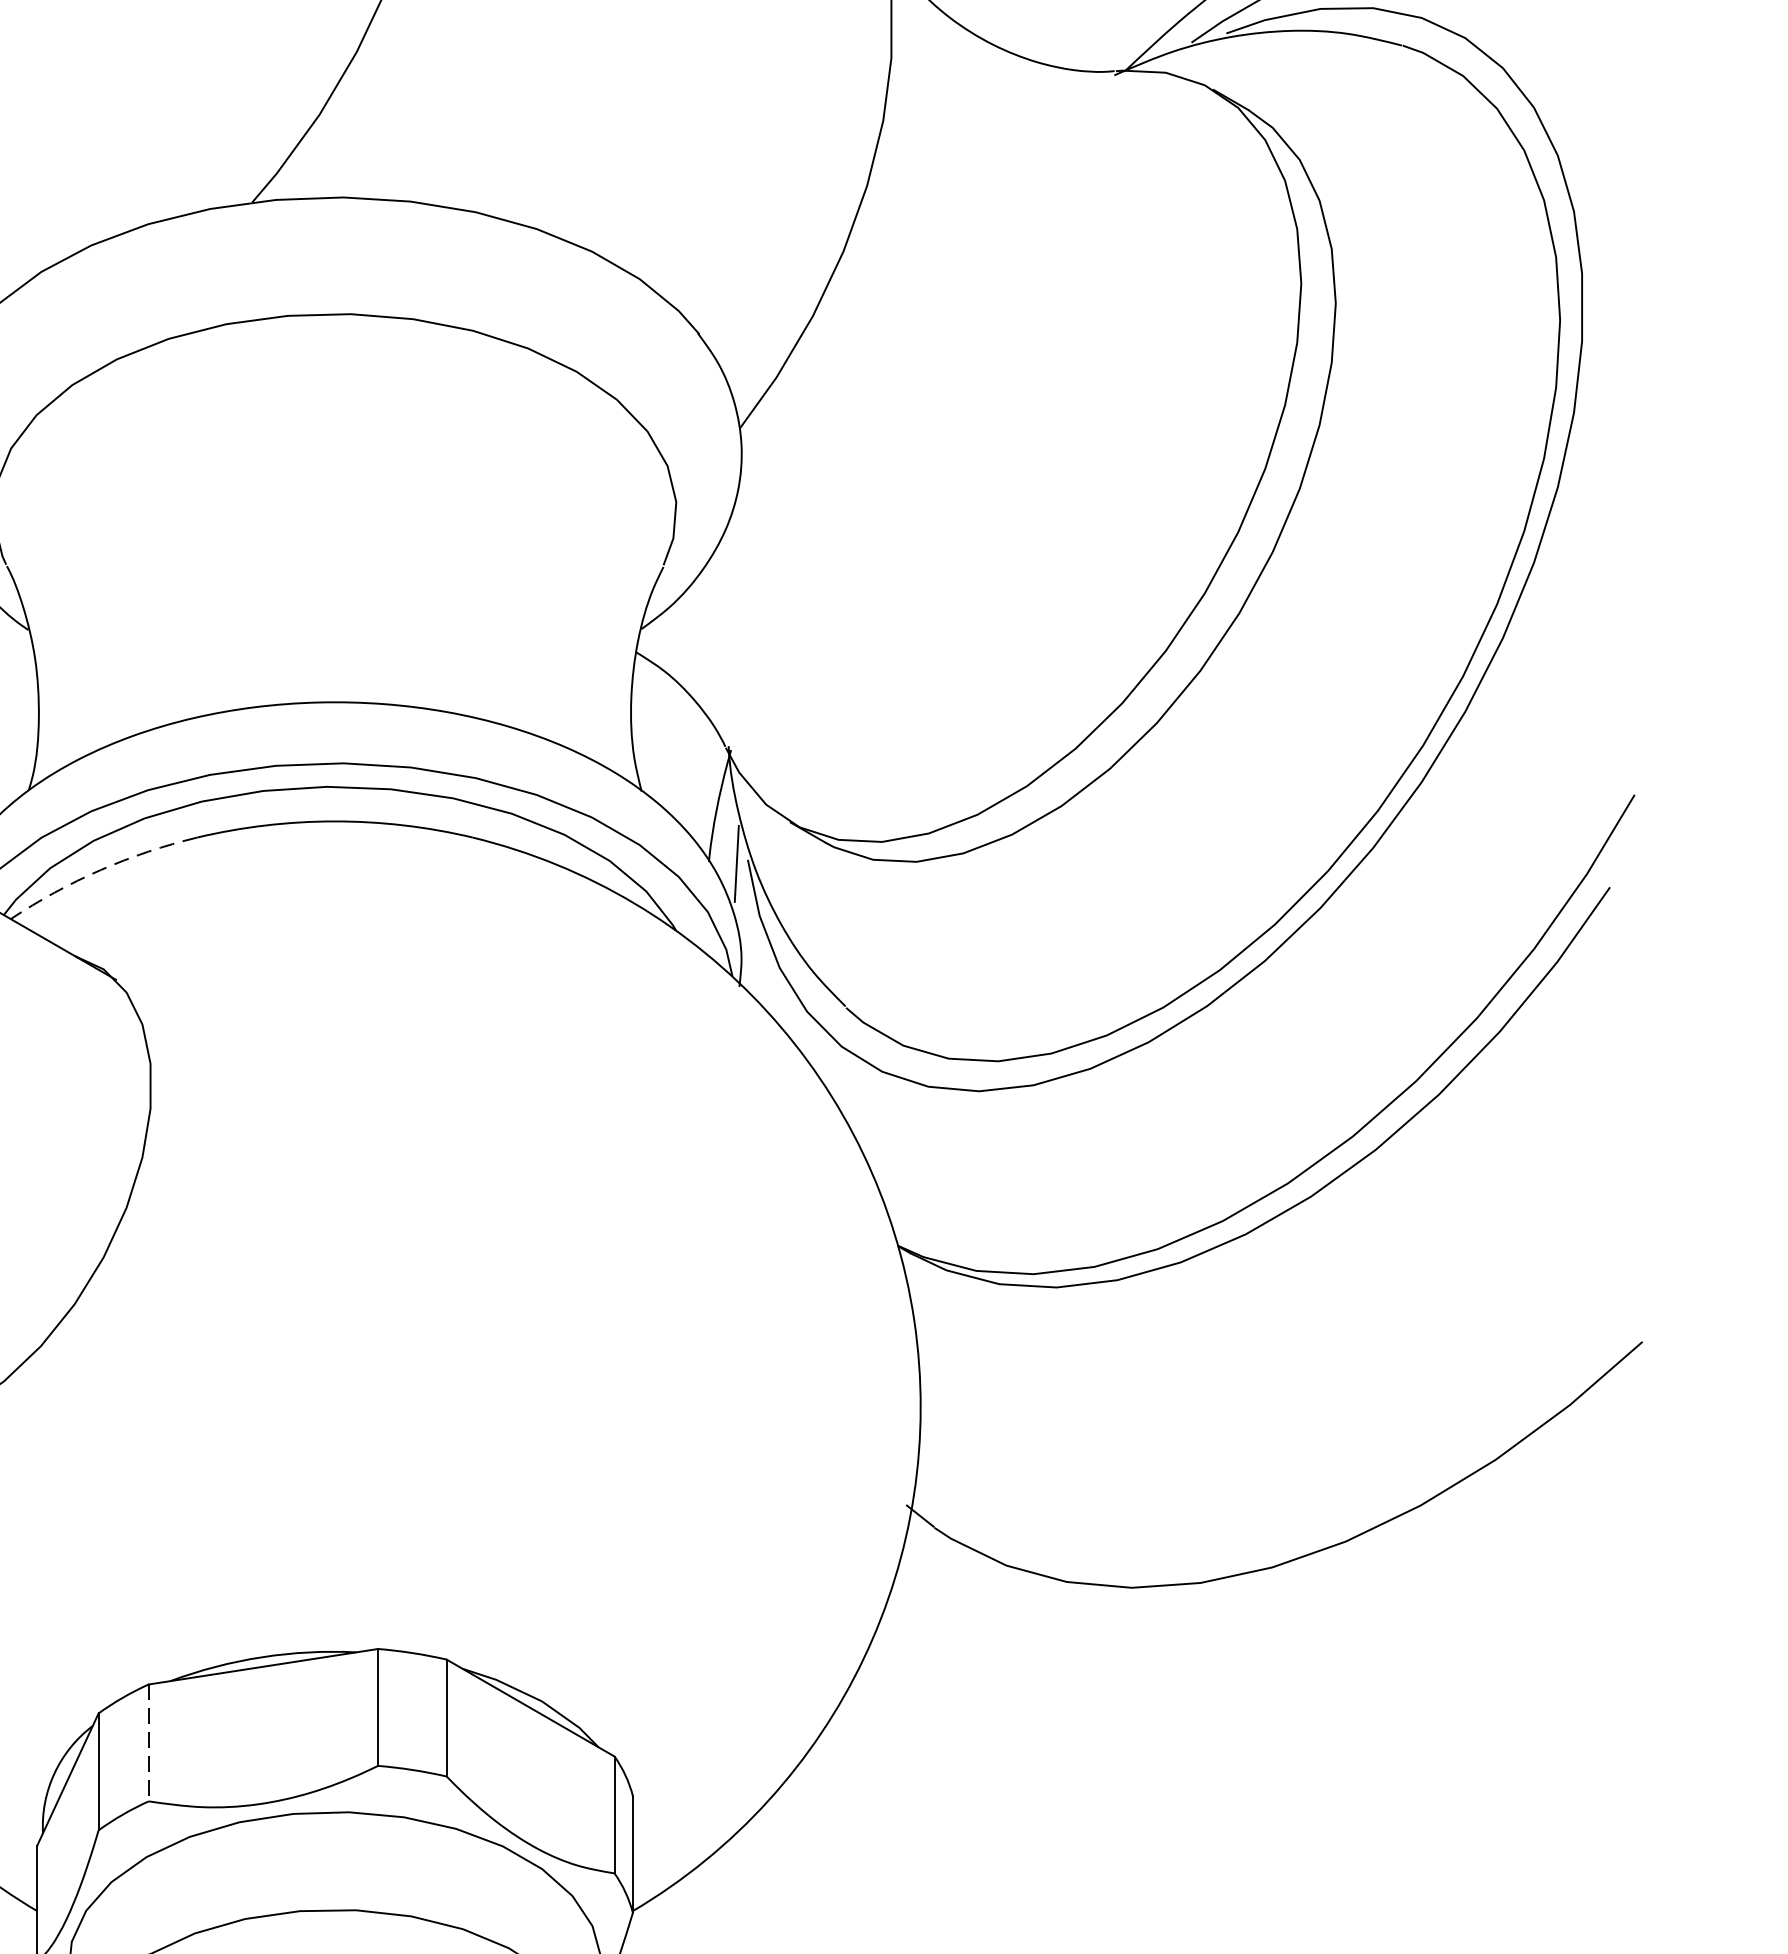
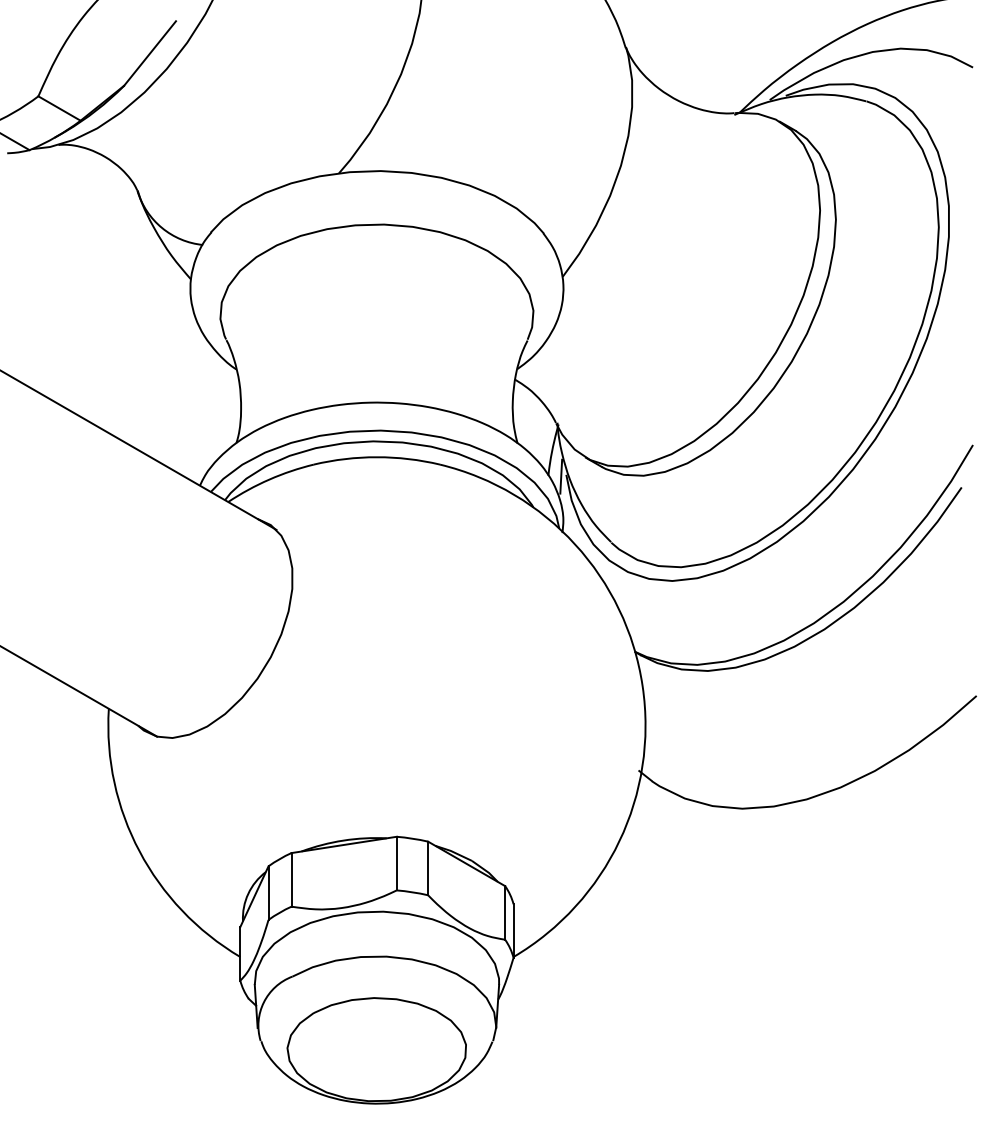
arc: (100, 869) -> (269, 479), dashed -> solid
line: (148, 1742) -> (291, 879), dashed -> solid

